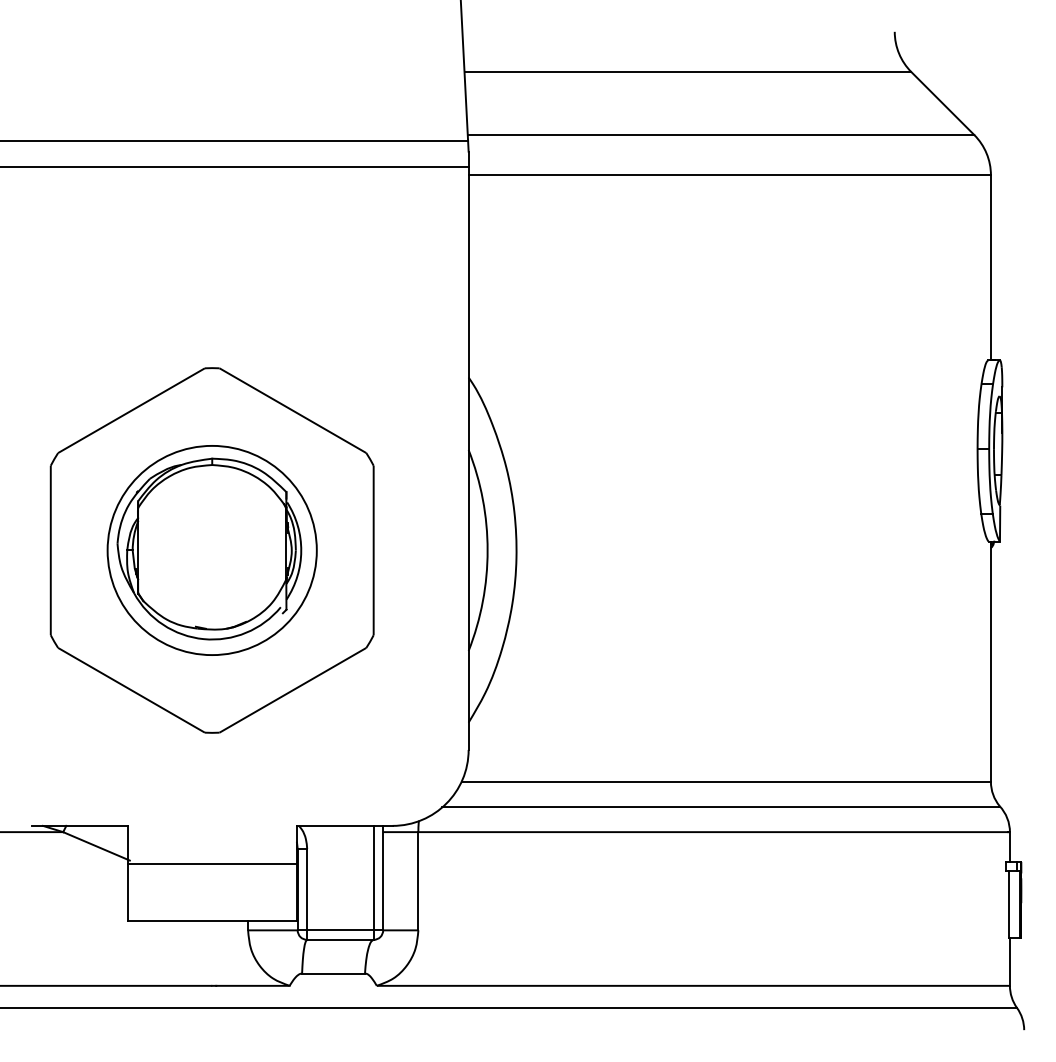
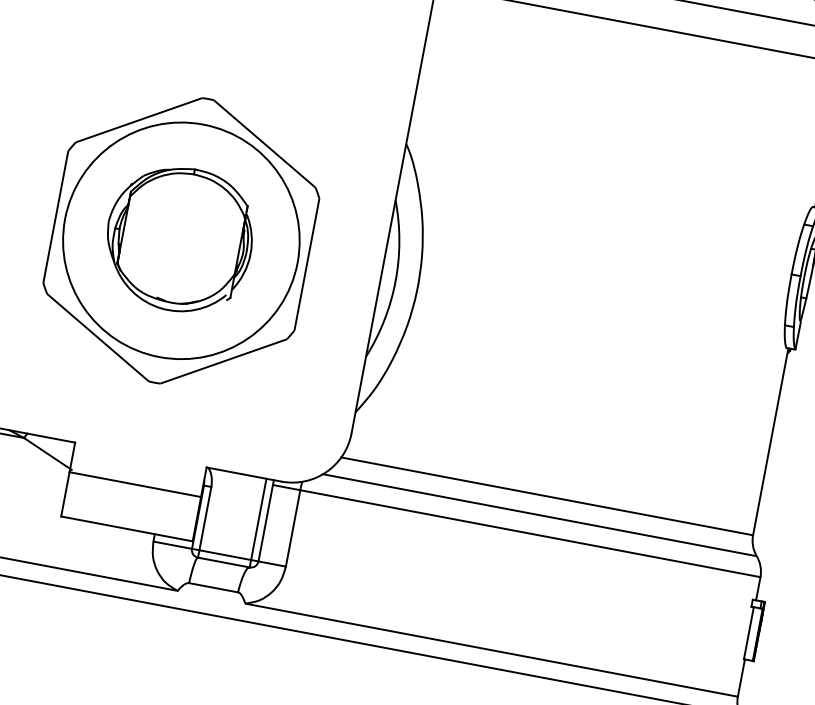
circle: (211, 550) -> (180, 240), size x1.43

